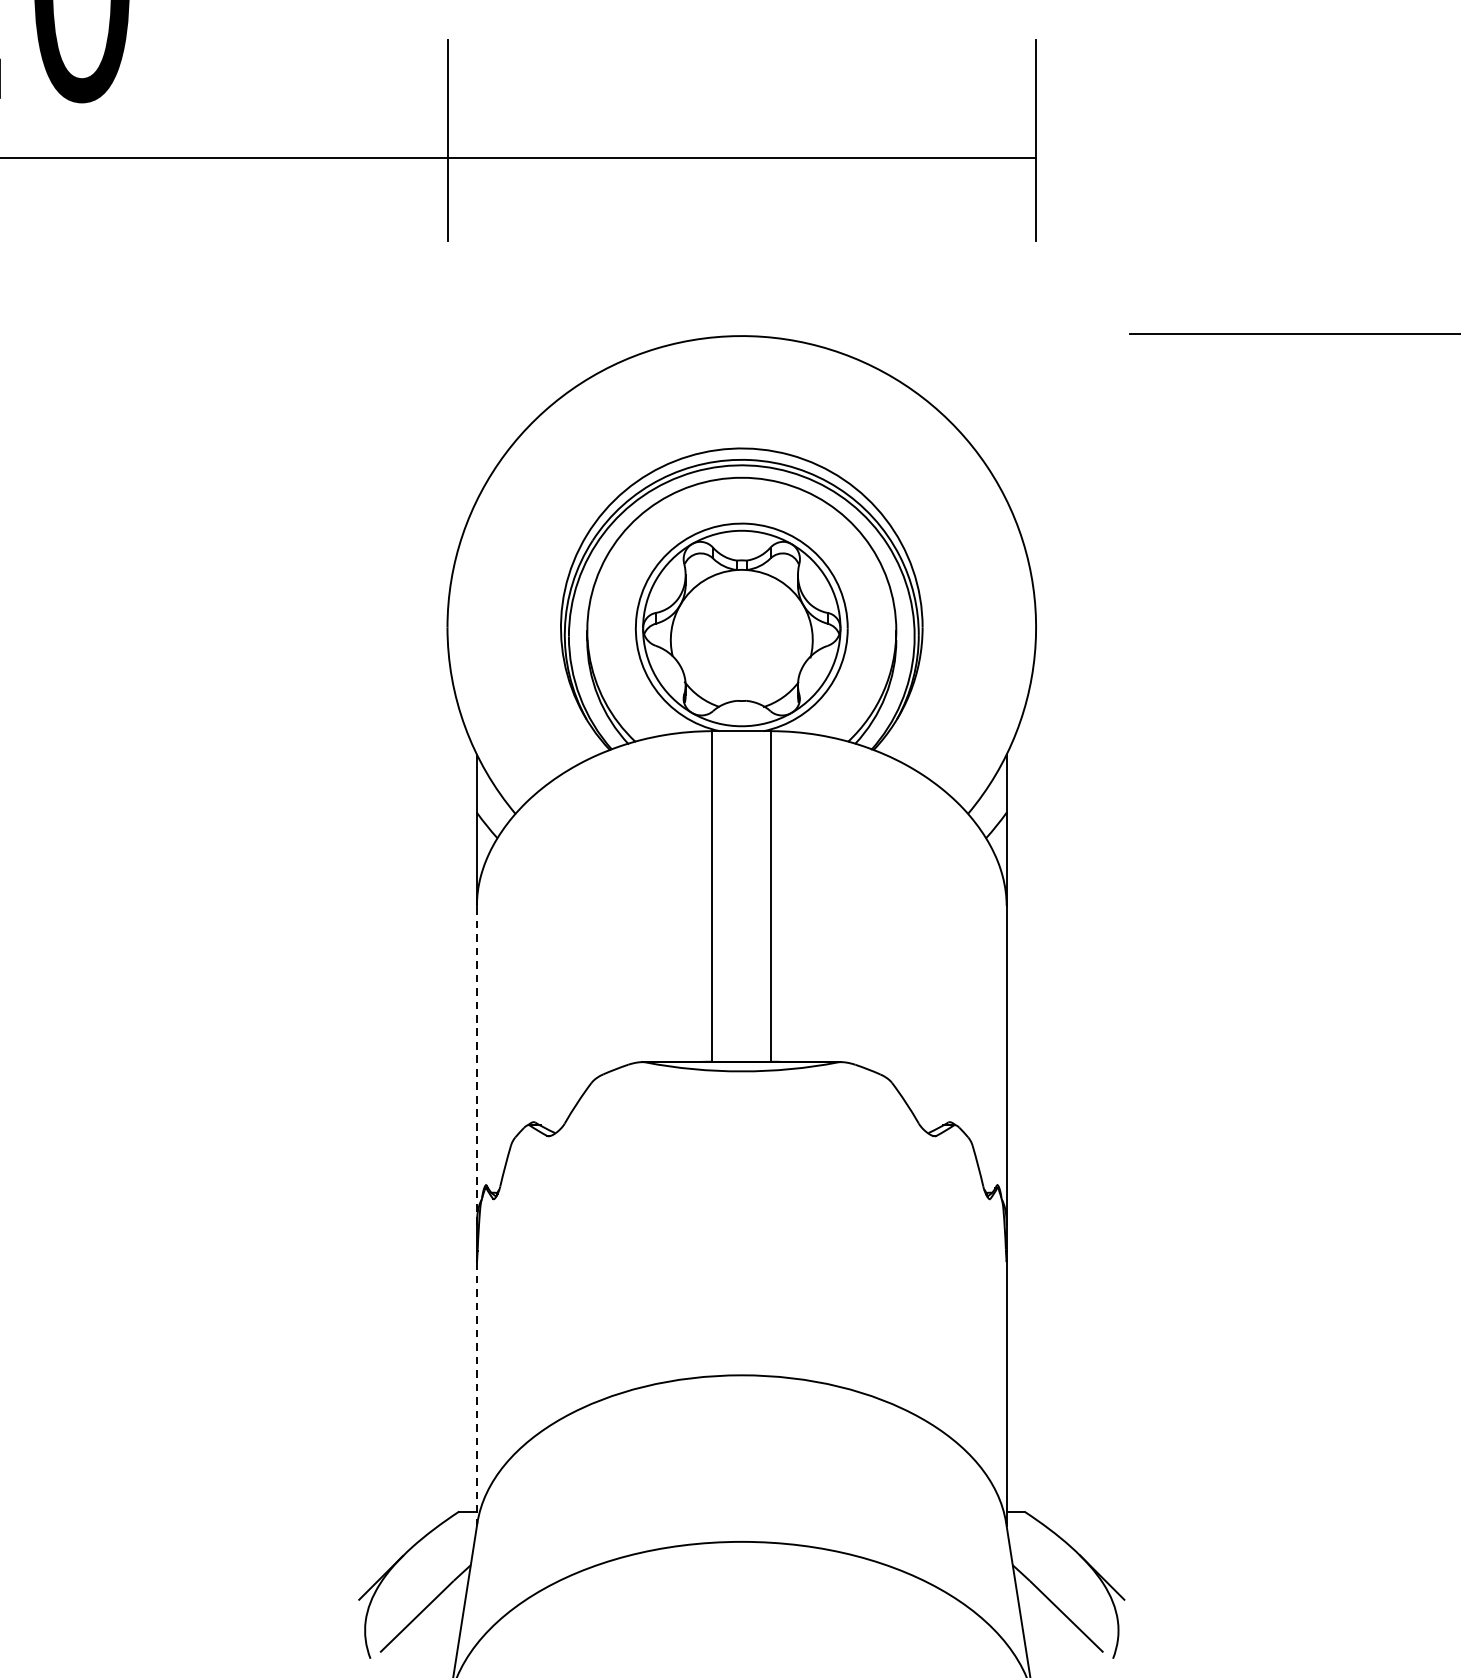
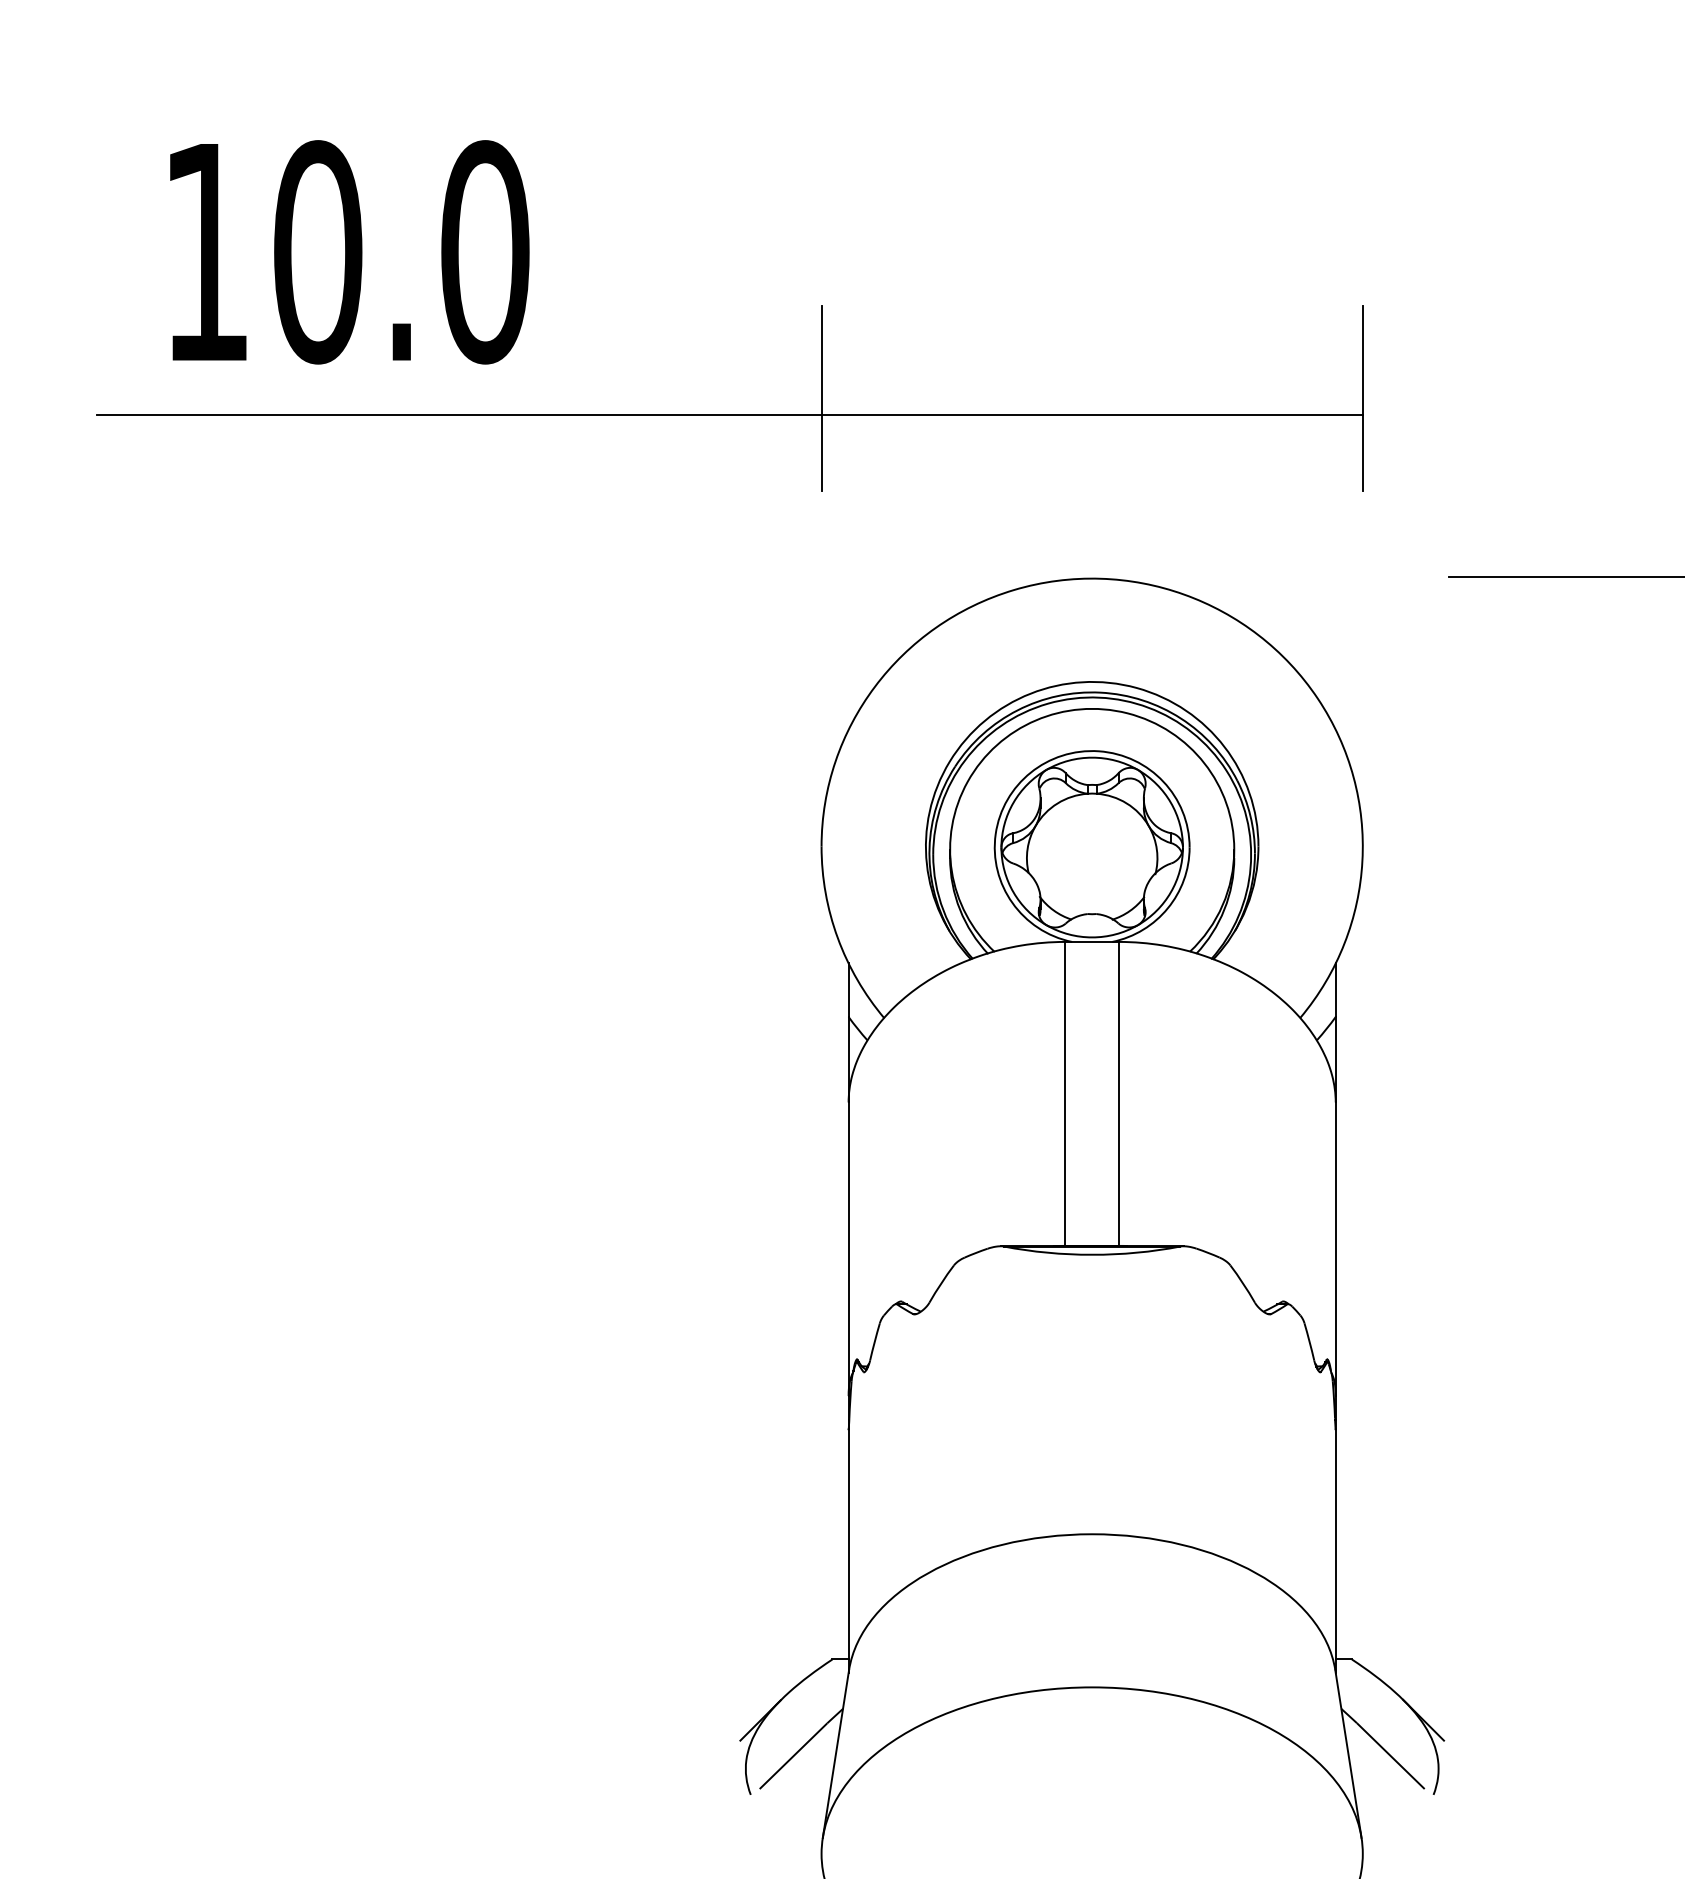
line: (476, 1065) -> (848, 1249), dashed -> solid
line: (476, 1392) -> (848, 1550), dashed -> solid

